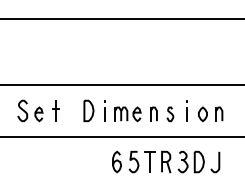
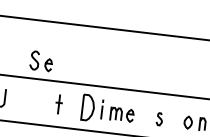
part: (30, 110) -> (41, 60), moved
part: (88, 110) -> (87, 107), size x1.4
line: (186, 110) -> (174, 117), removed
part: (153, 113) -> (144, 116), removed

